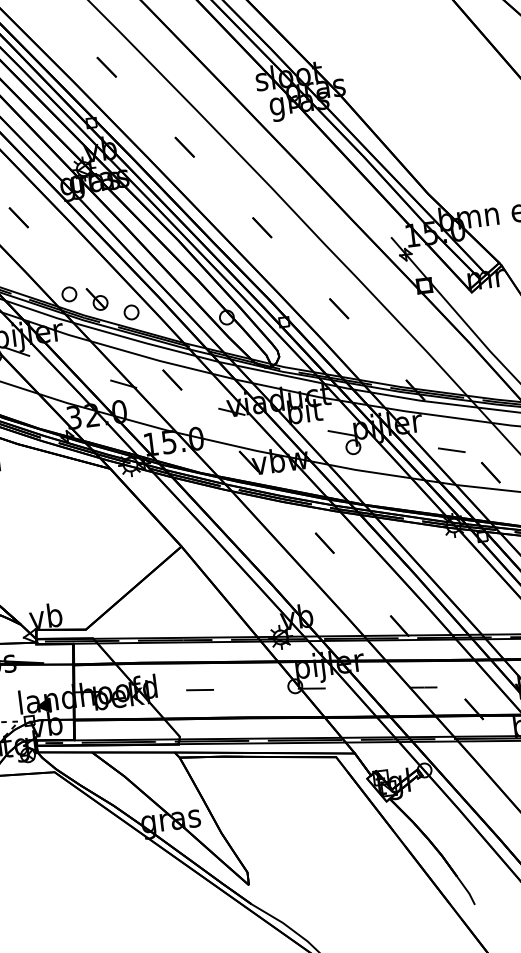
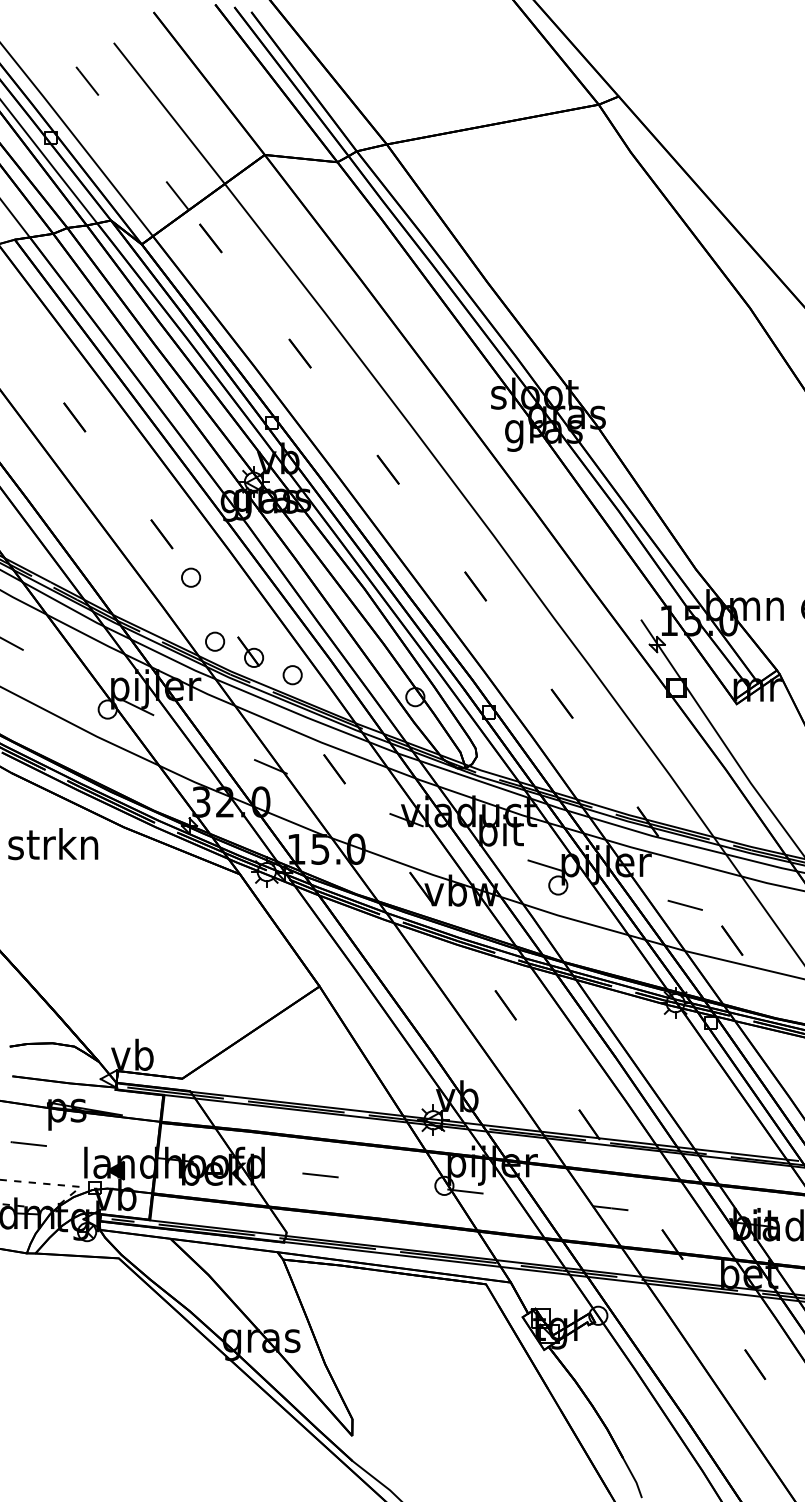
part: (45, 247) -> (191, 577), added

